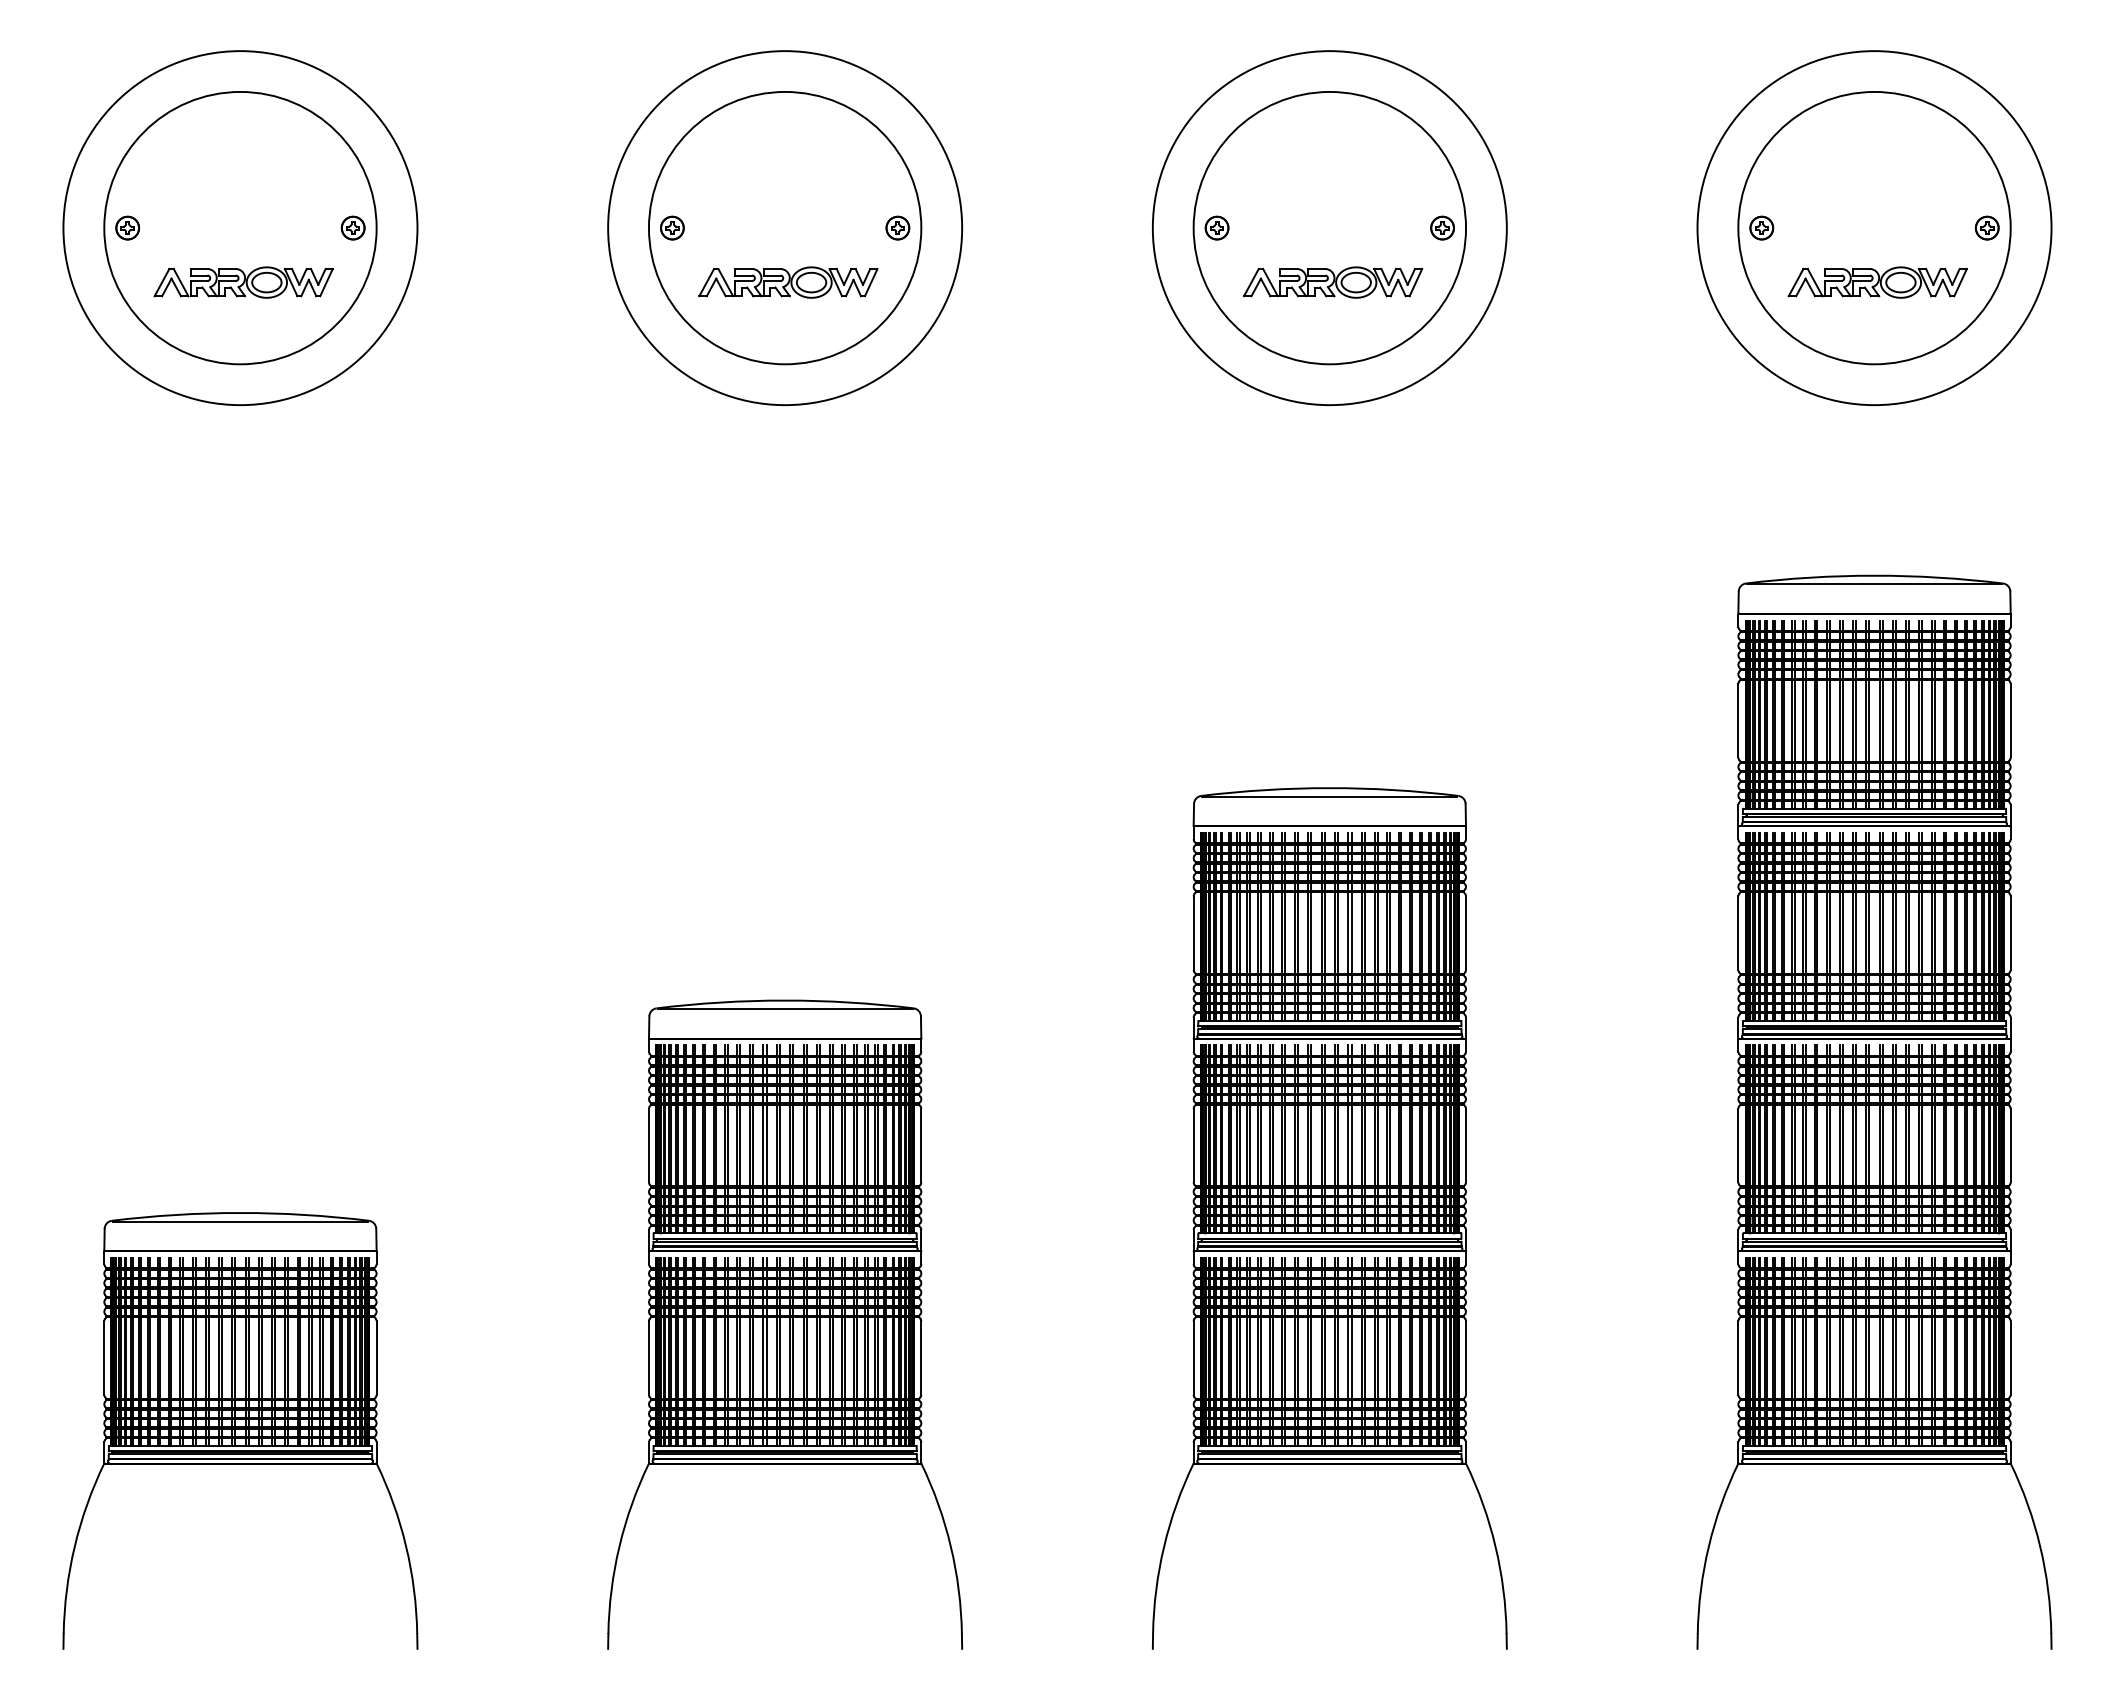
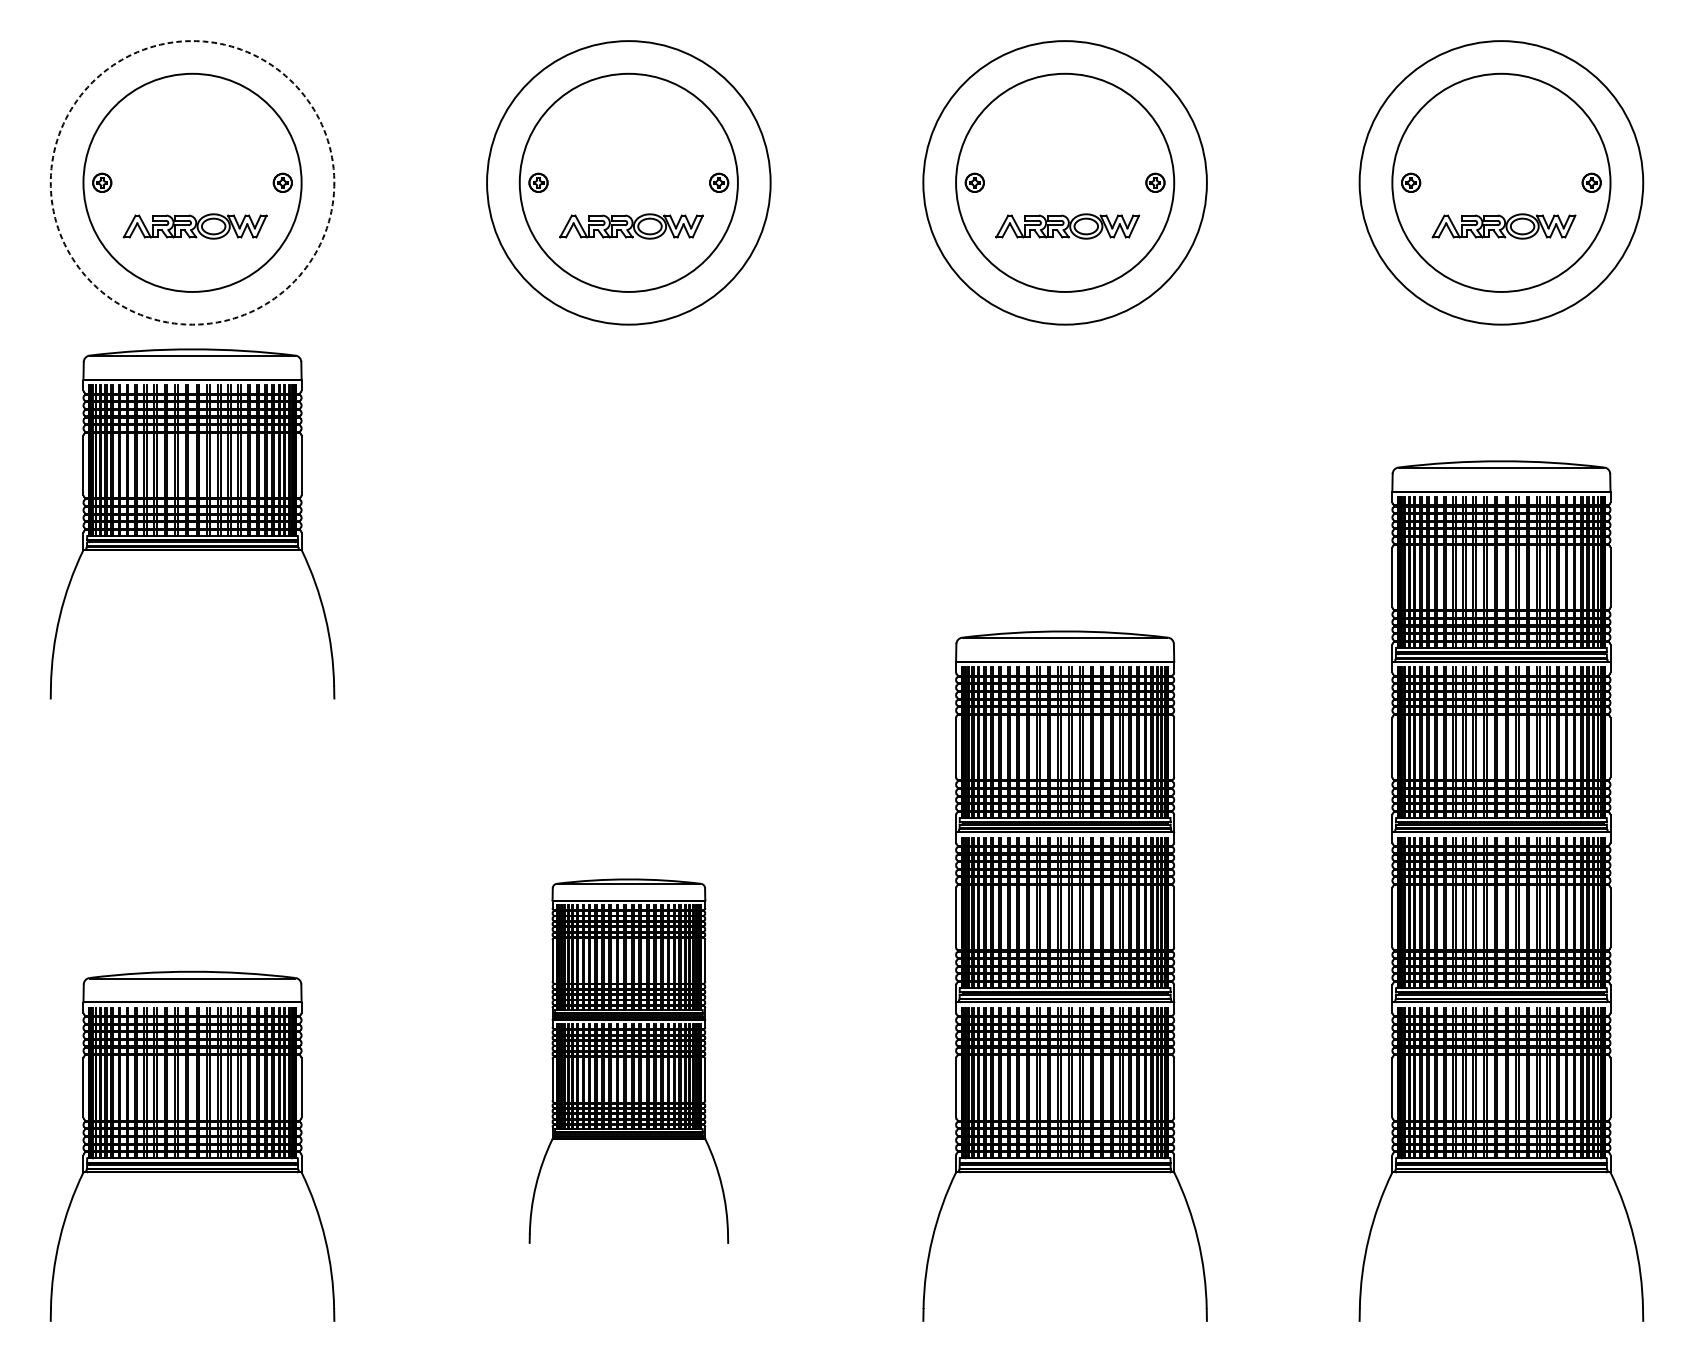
circle: (240, 228) -> (192, 183), solid -> dashed
part: (240, 653) -> (192, 523), added
part: (785, 1324) -> (629, 1061), size x0.7

